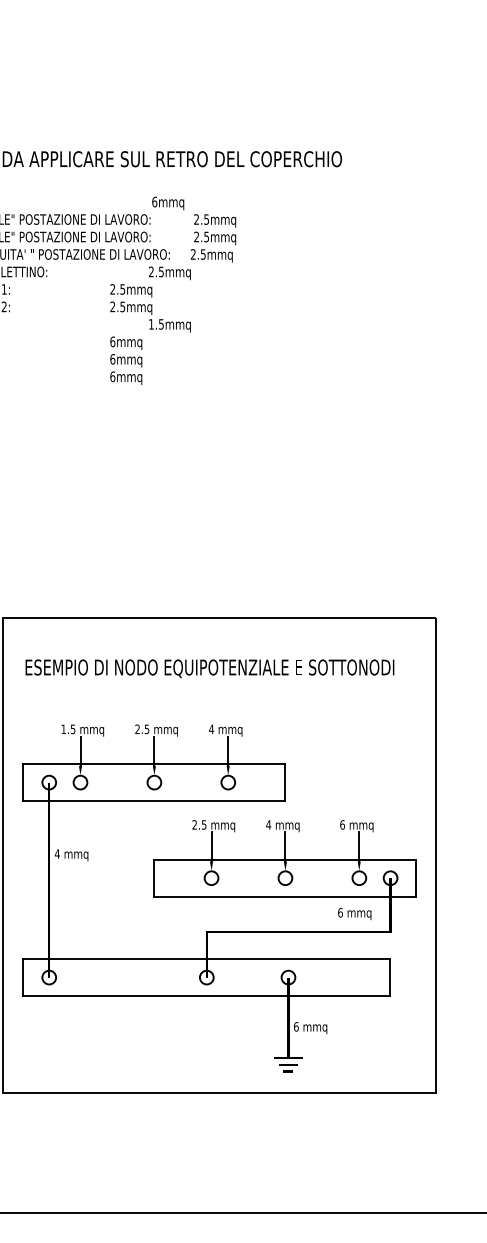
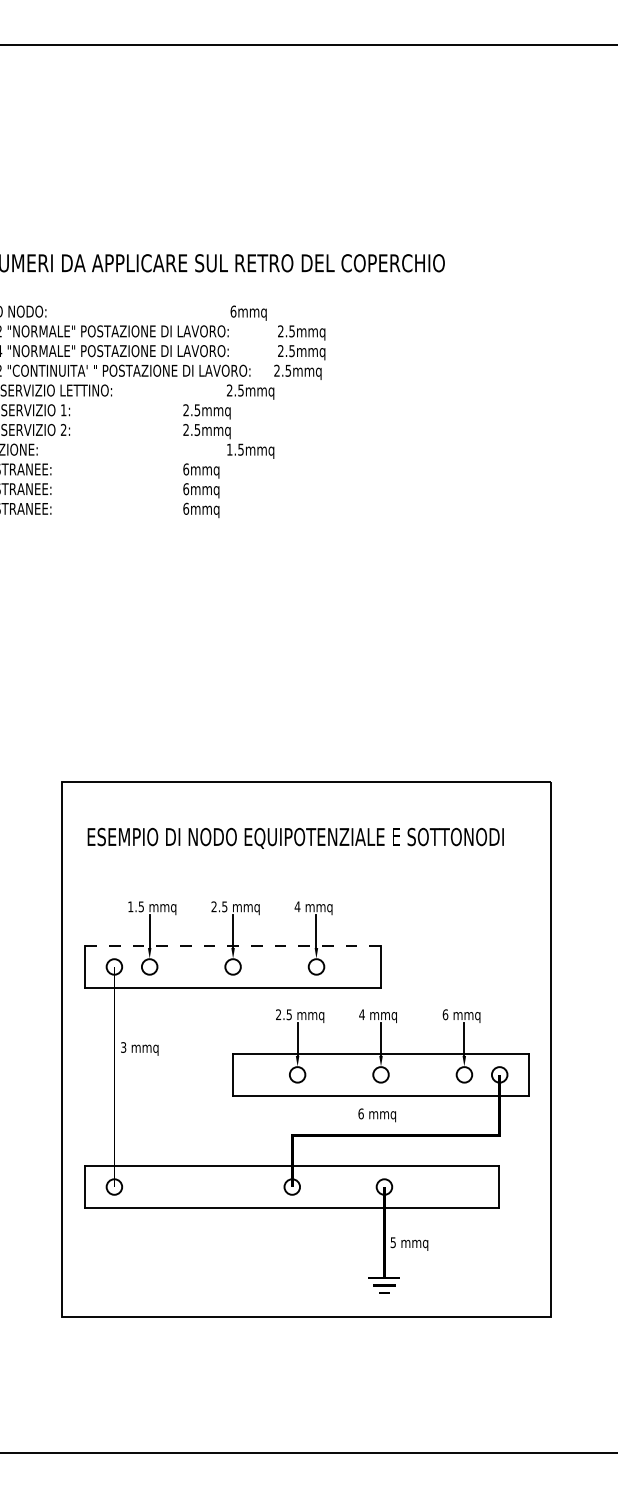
line: (154, 764) -> (233, 946), solid -> dashed
text: (57, 853) -> (123, 1047), 4 -> 3
text: (354, 914) -> (376, 1115), moved
text: (296, 1026) -> (393, 1242), 6 -> 5

